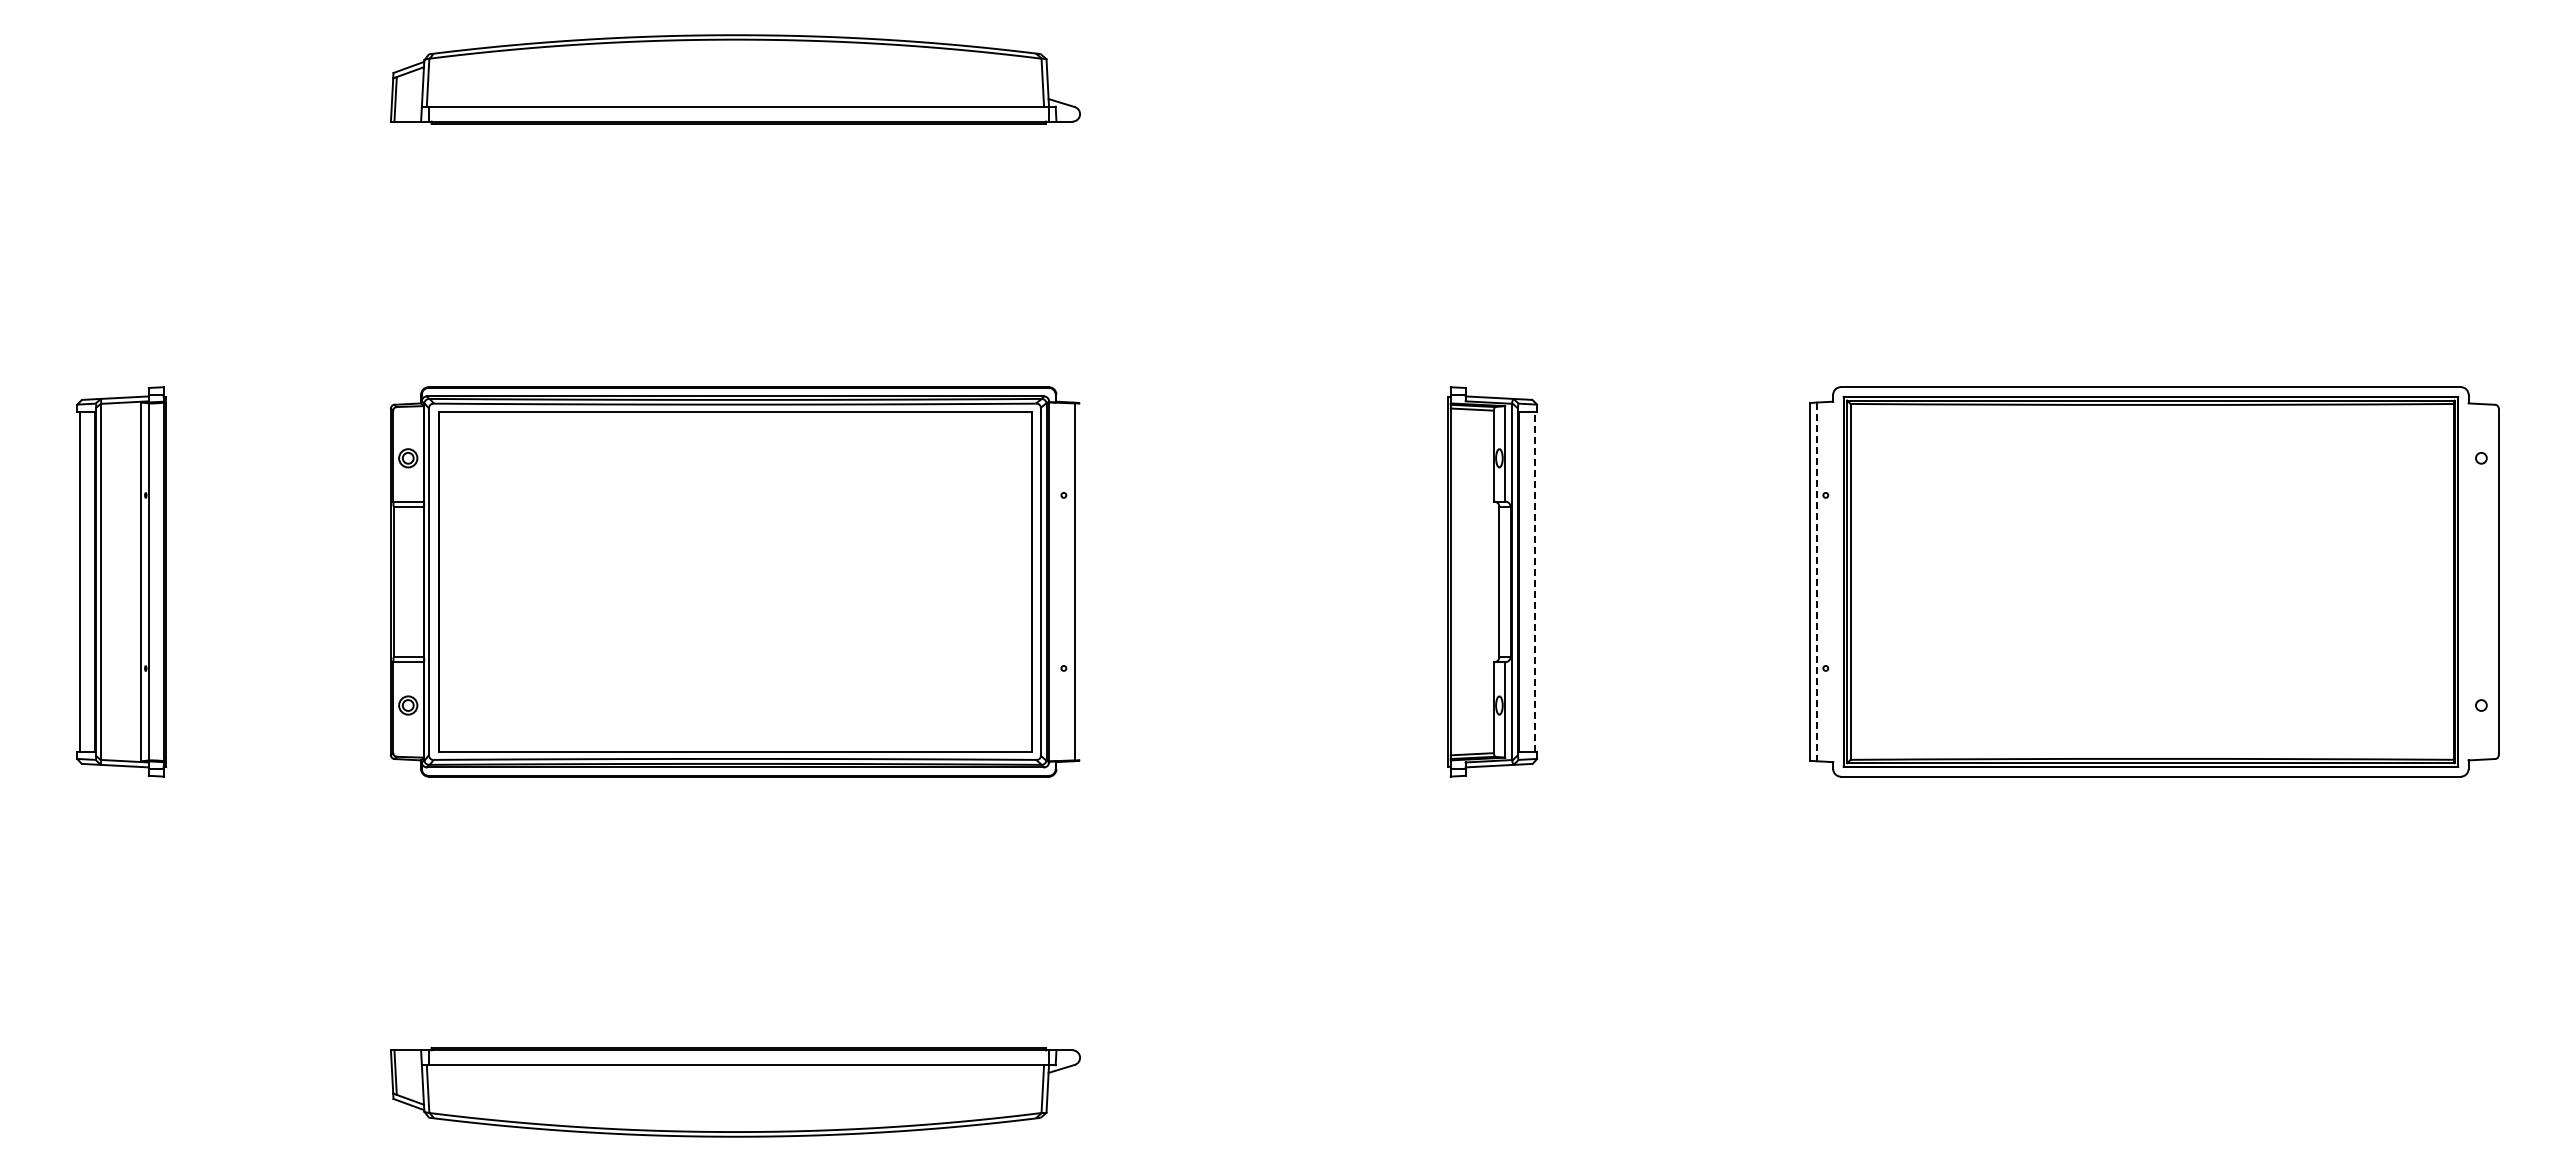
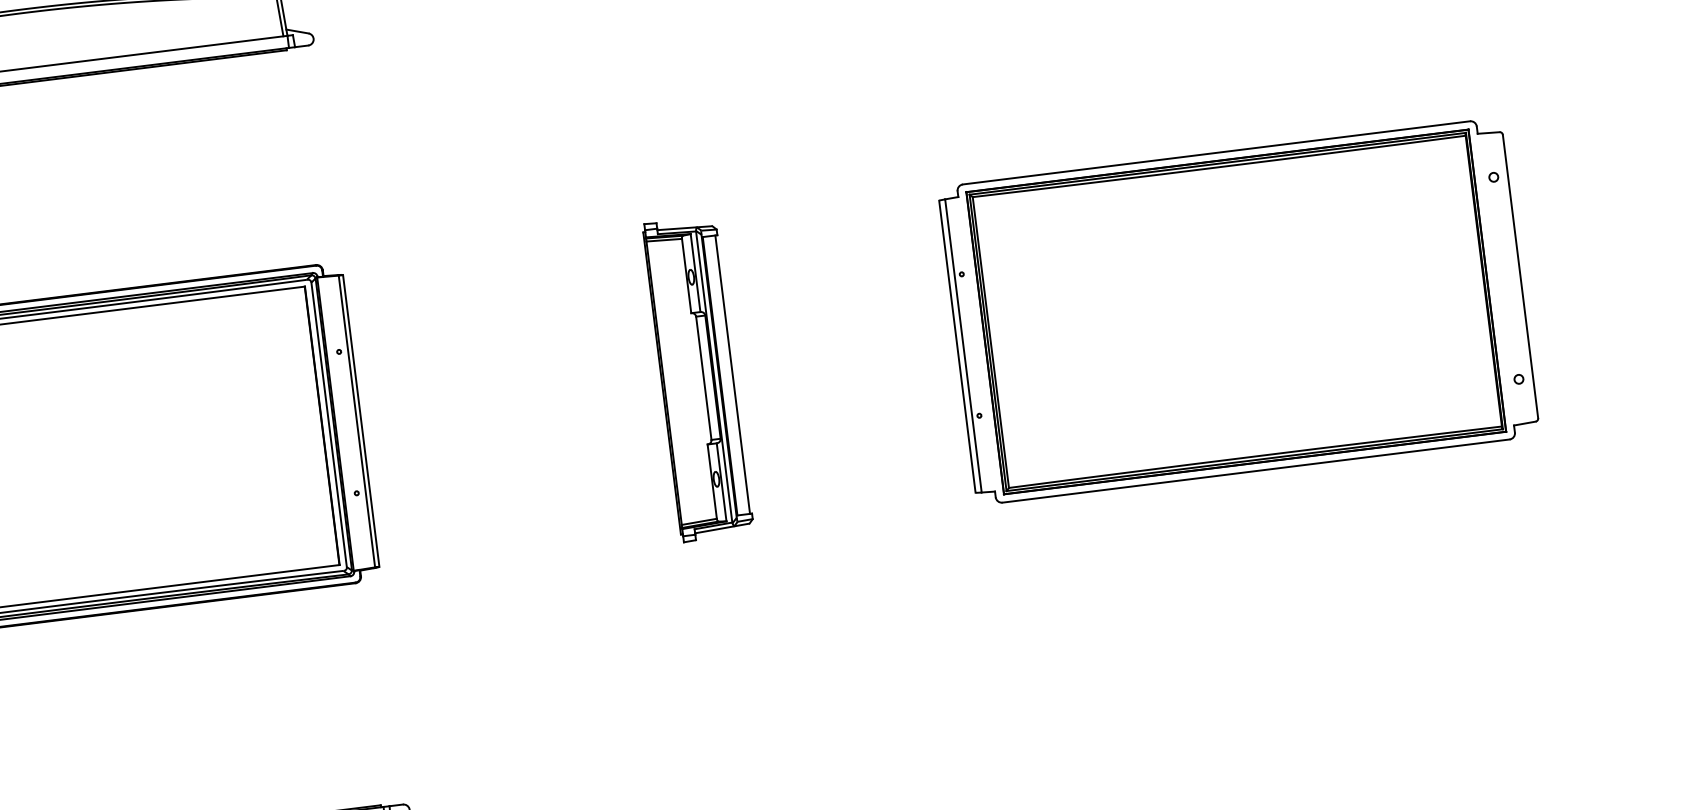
line: (1080, 581) -> (361, 420), added
line: (1534, 581) -> (732, 374), dashed -> solid
line: (1817, 582) -> (963, 346), dashed -> solid

